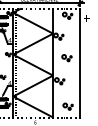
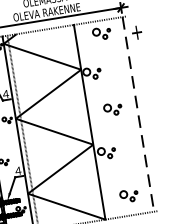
line: (80, 63) -> (138, 115), solid -> dashed

